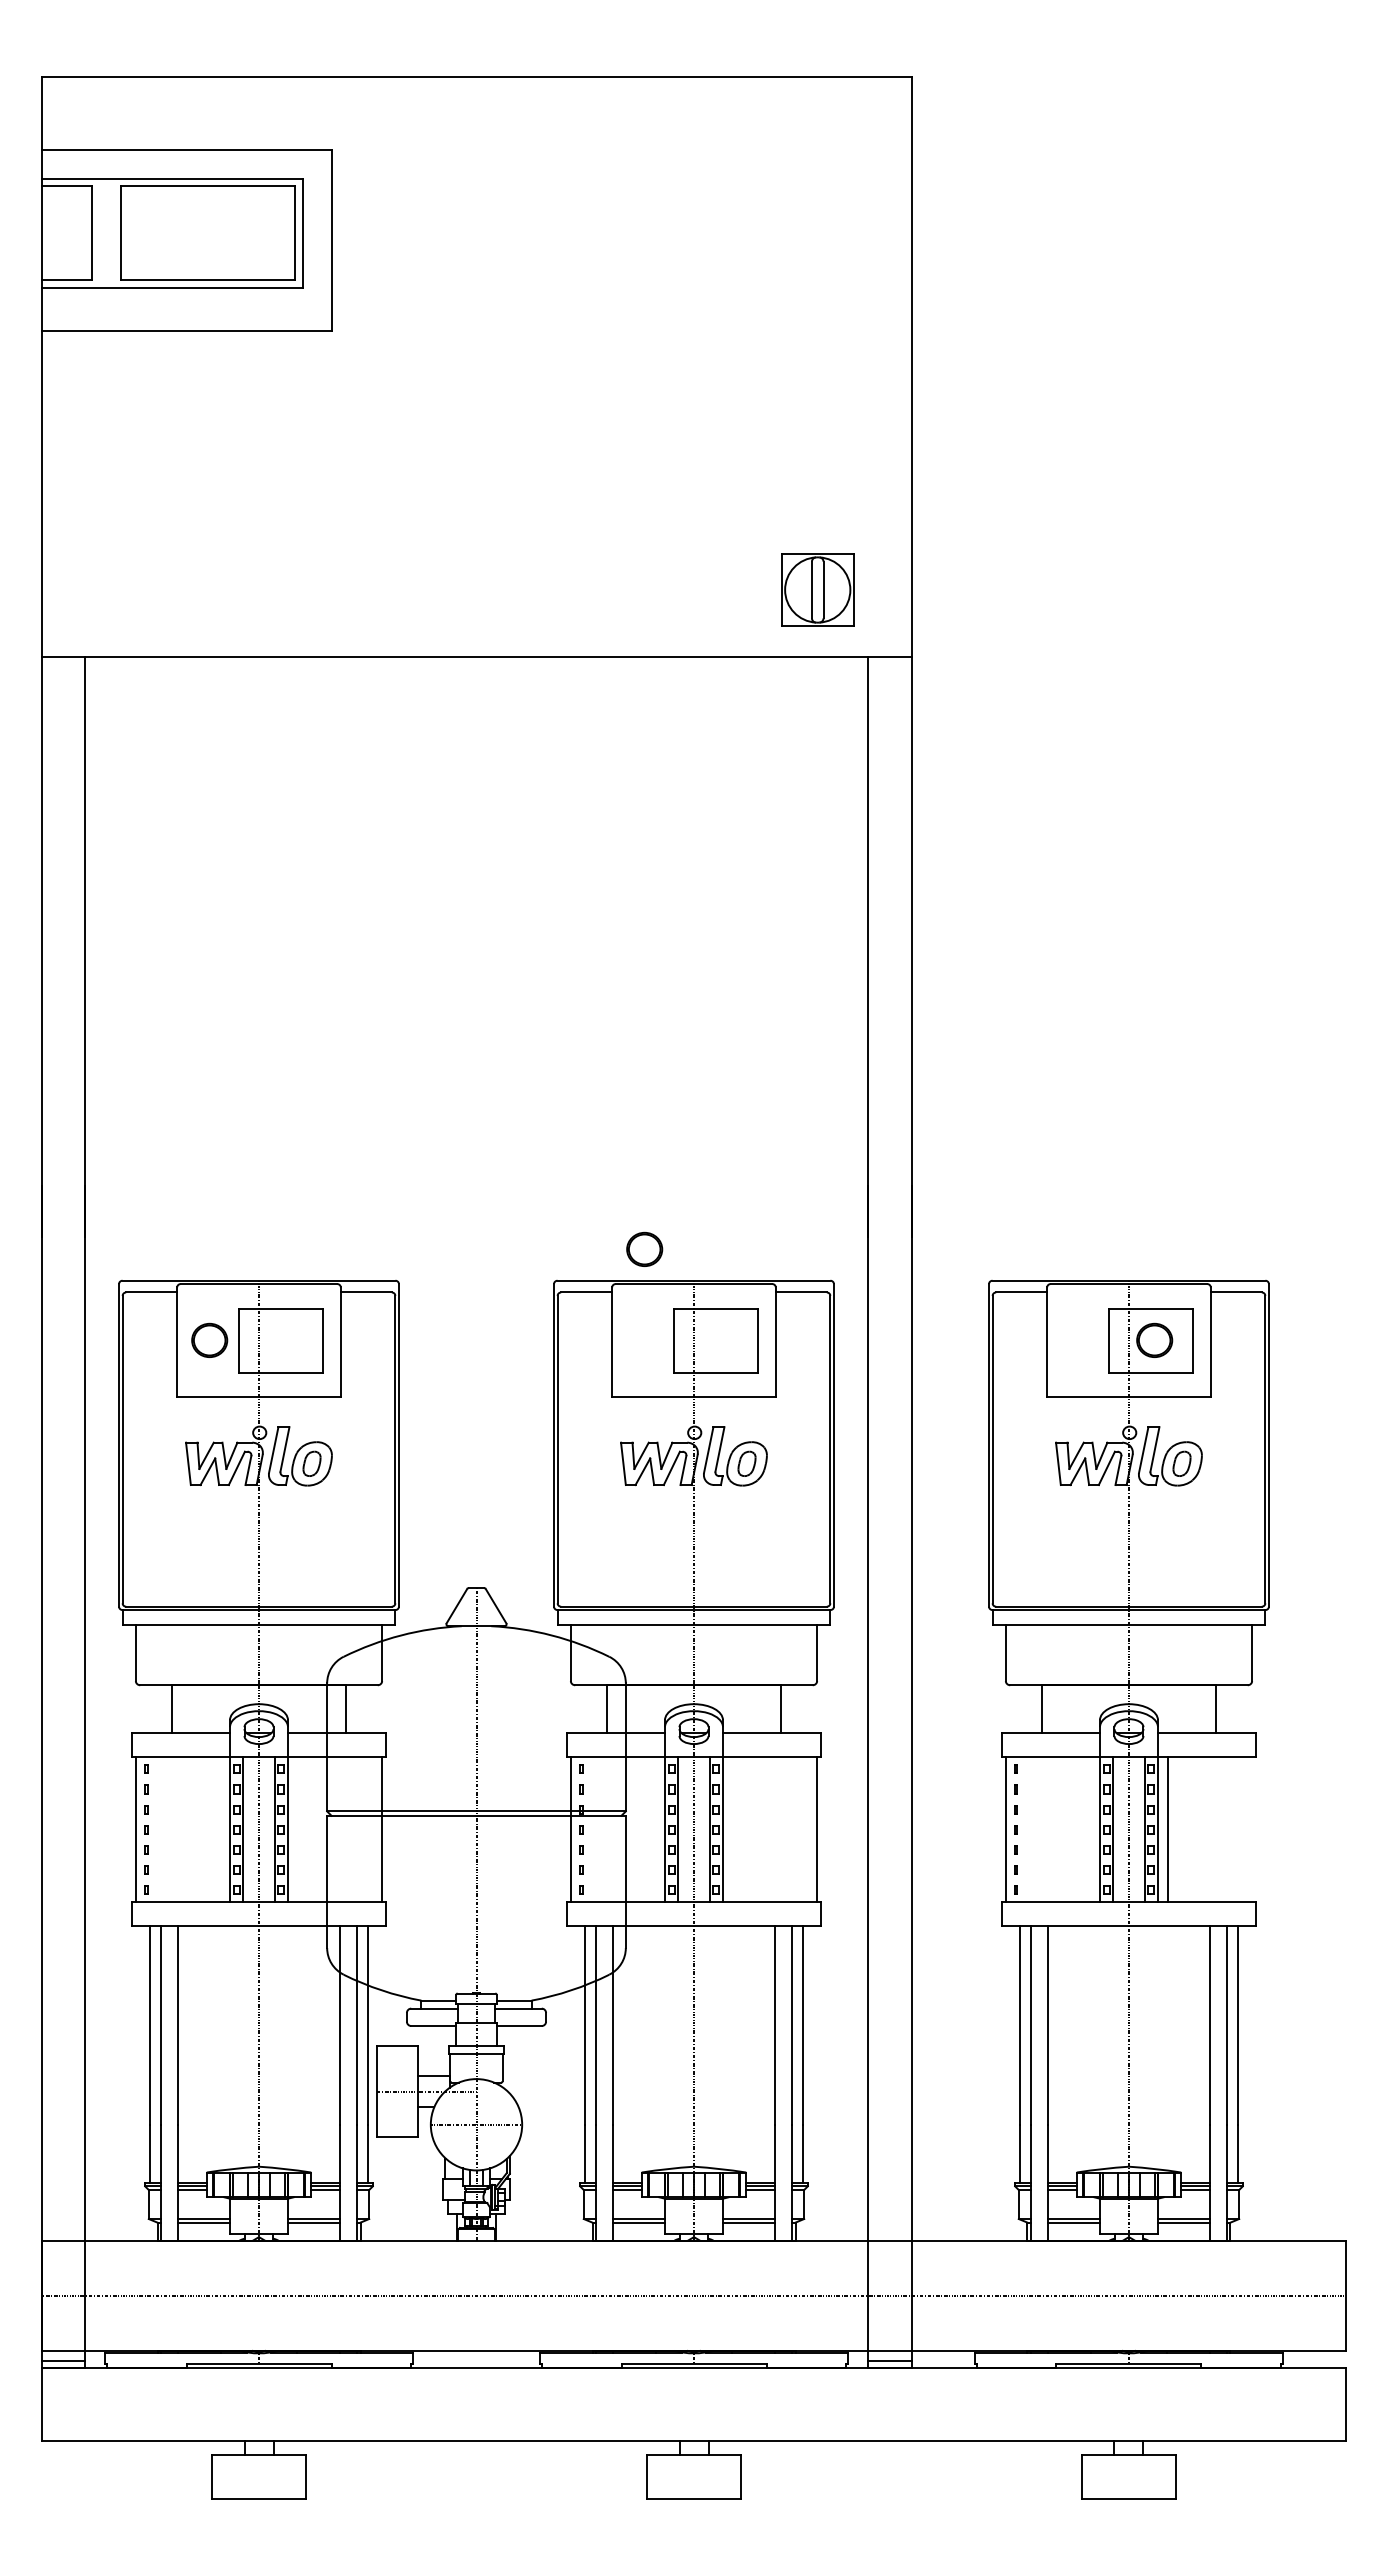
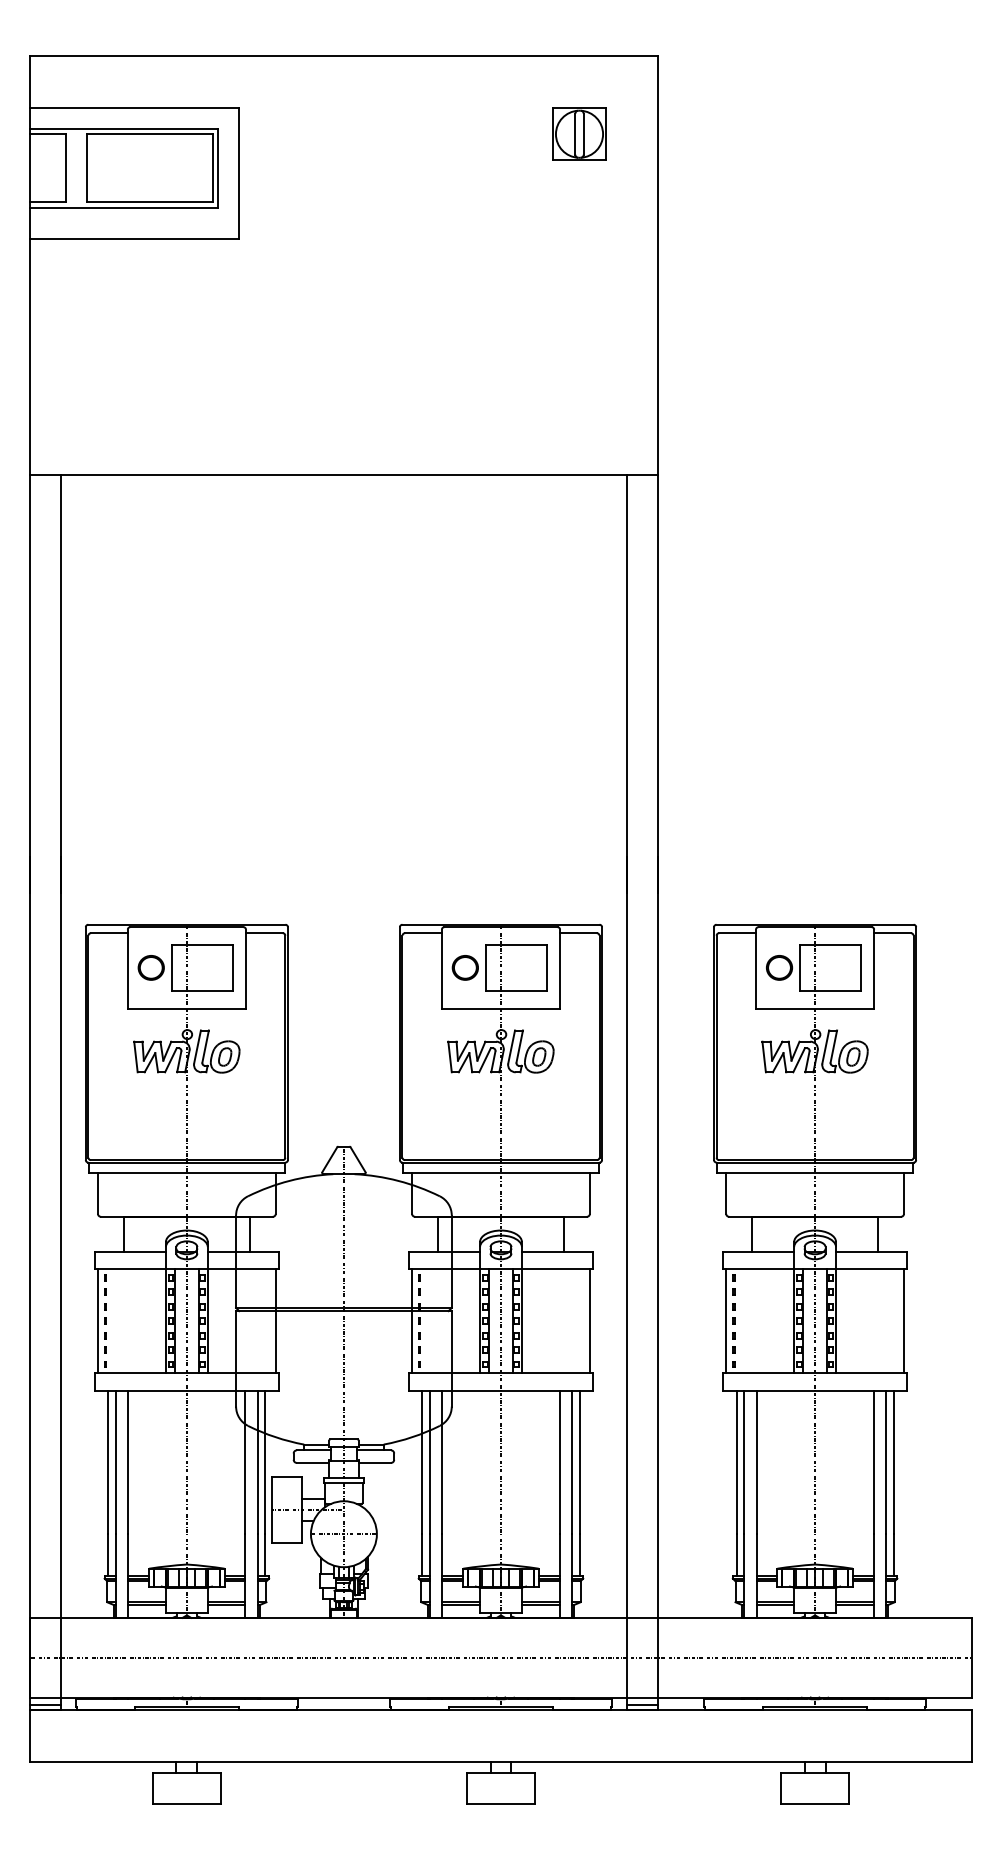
part: (817, 589) -> (579, 133), moved
part: (644, 1248) -> (465, 967), moved
part: (1154, 1339) -> (779, 967), moved
line: (1168, 1829) -> (904, 1321), moved

